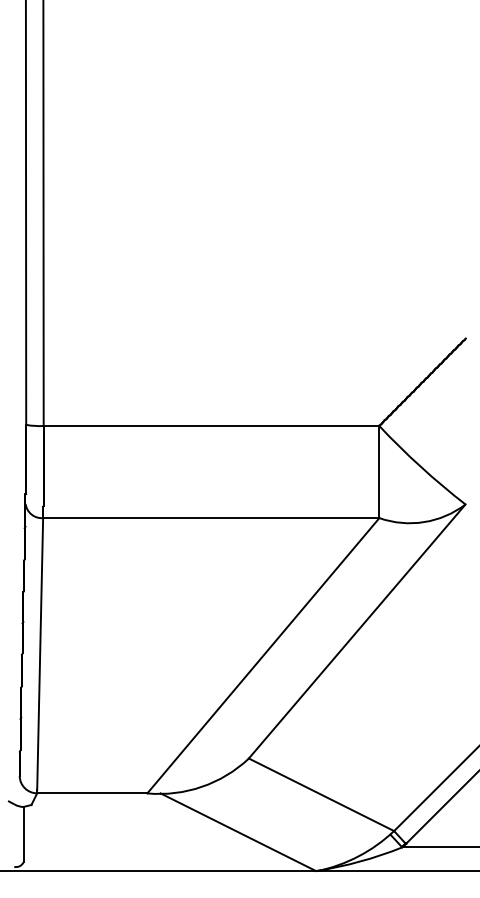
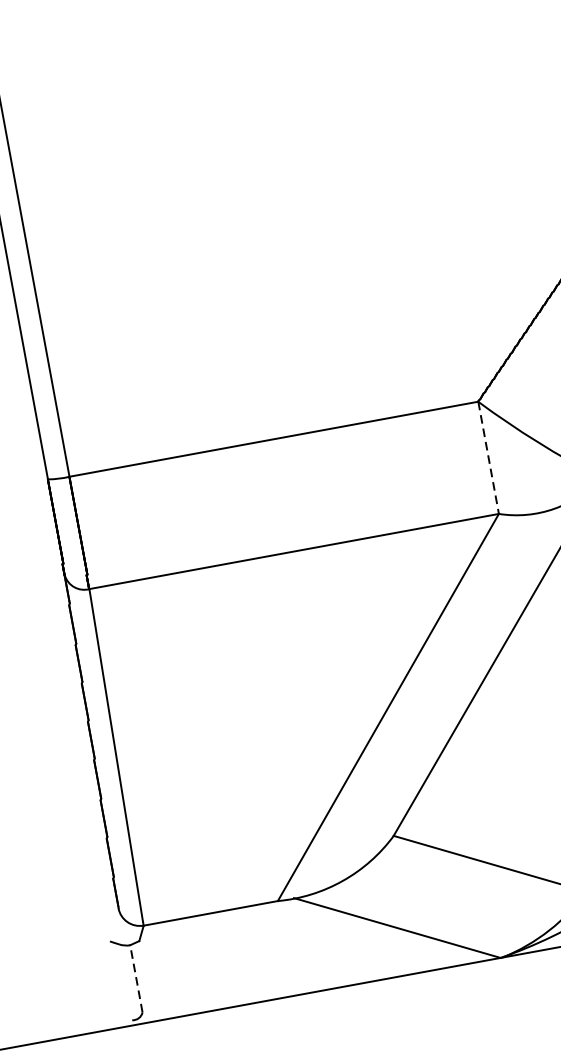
line: (379, 472) -> (488, 458), solid -> dashed
line: (23, 834) -> (136, 978), solid -> dashed

